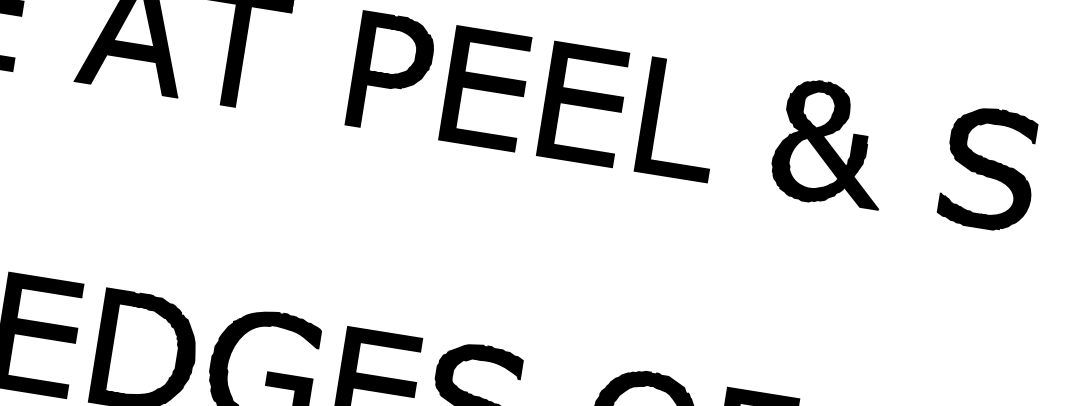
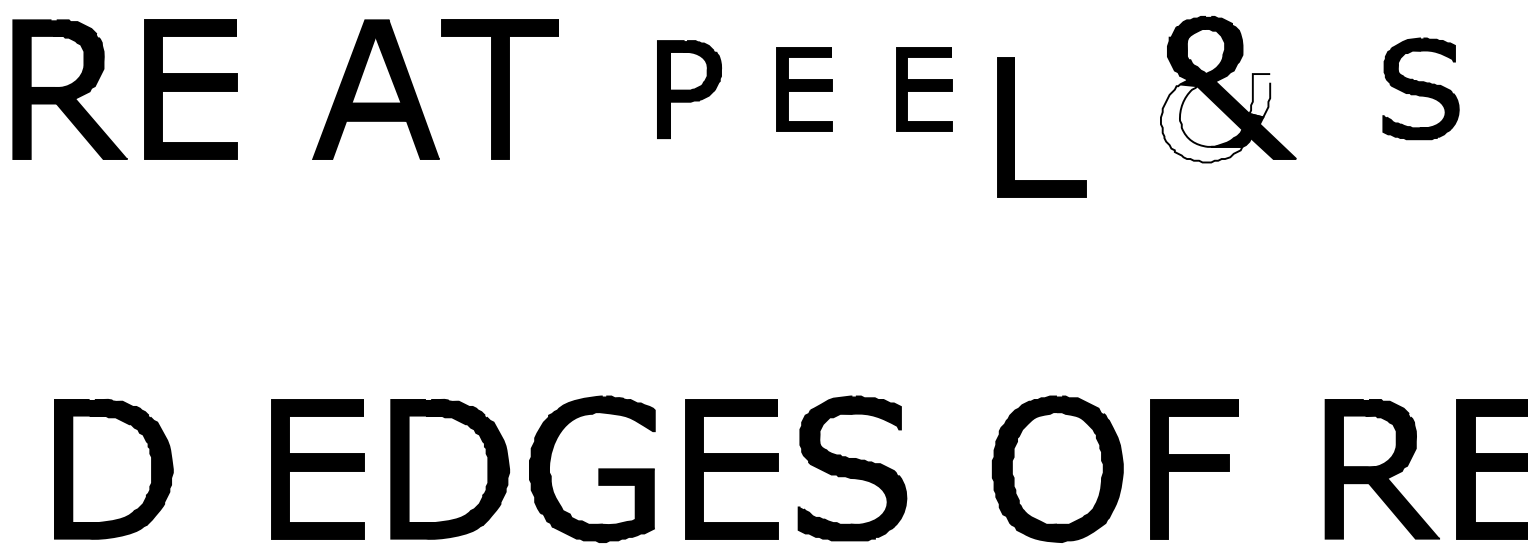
part: (391, 73) -> (689, 89), size x0.7
part: (485, 88) -> (804, 89), size x0.6
part: (582, 104) -> (923, 89), size x0.6
part: (657, 116) -> (1014, 127), moved
fill: (856, 153) -> (1259, 95), removed
fill: (805, 168) -> (1201, 123), removed
part: (989, 168) -> (1420, 88), size x0.7

